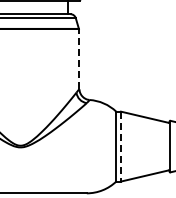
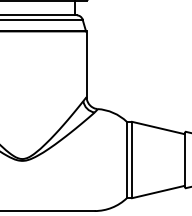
line: (79, 58) -> (86, 63), dashed -> solid
line: (121, 146) -> (132, 159), dashed -> solid

